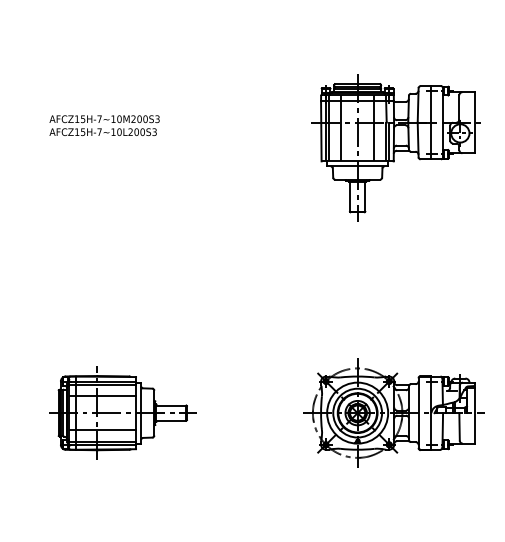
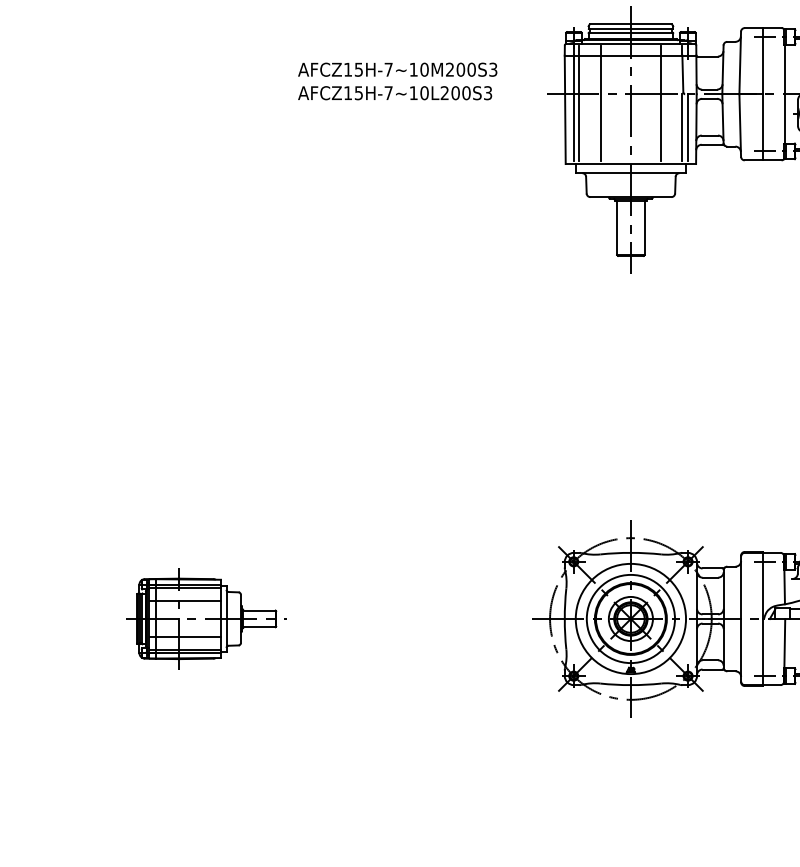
text: (104, 125) -> (397, 81), moved
part: (122, 412) -> (205, 617), size x0.6

